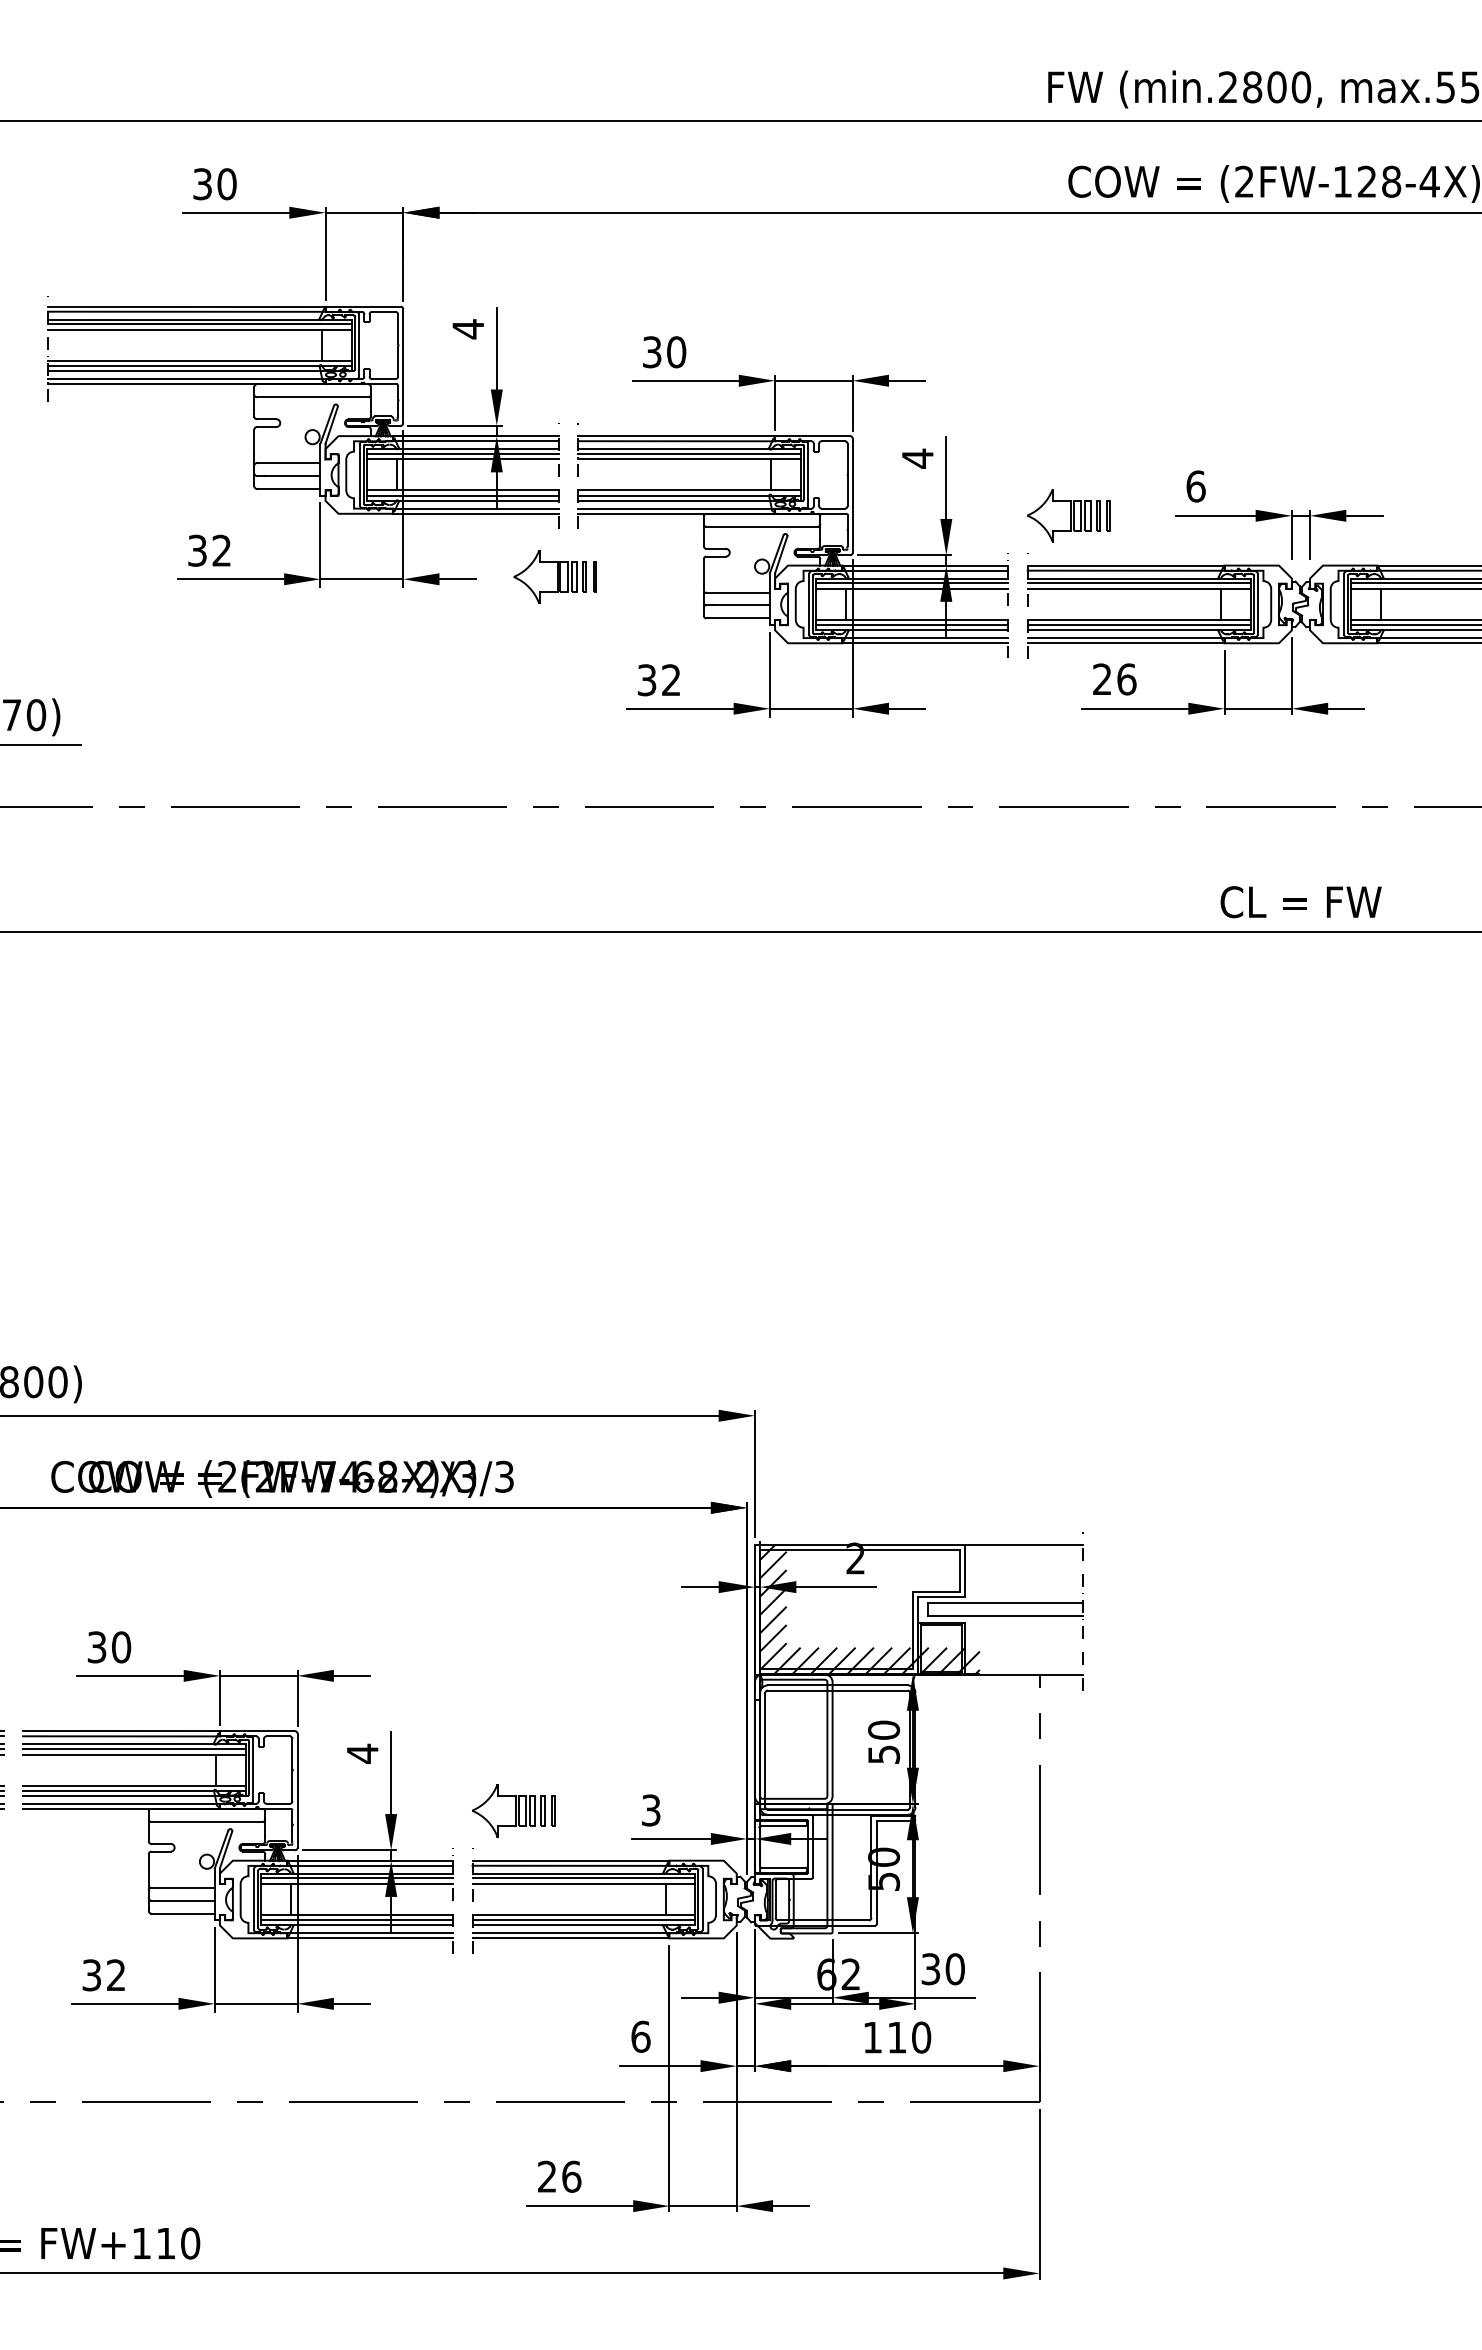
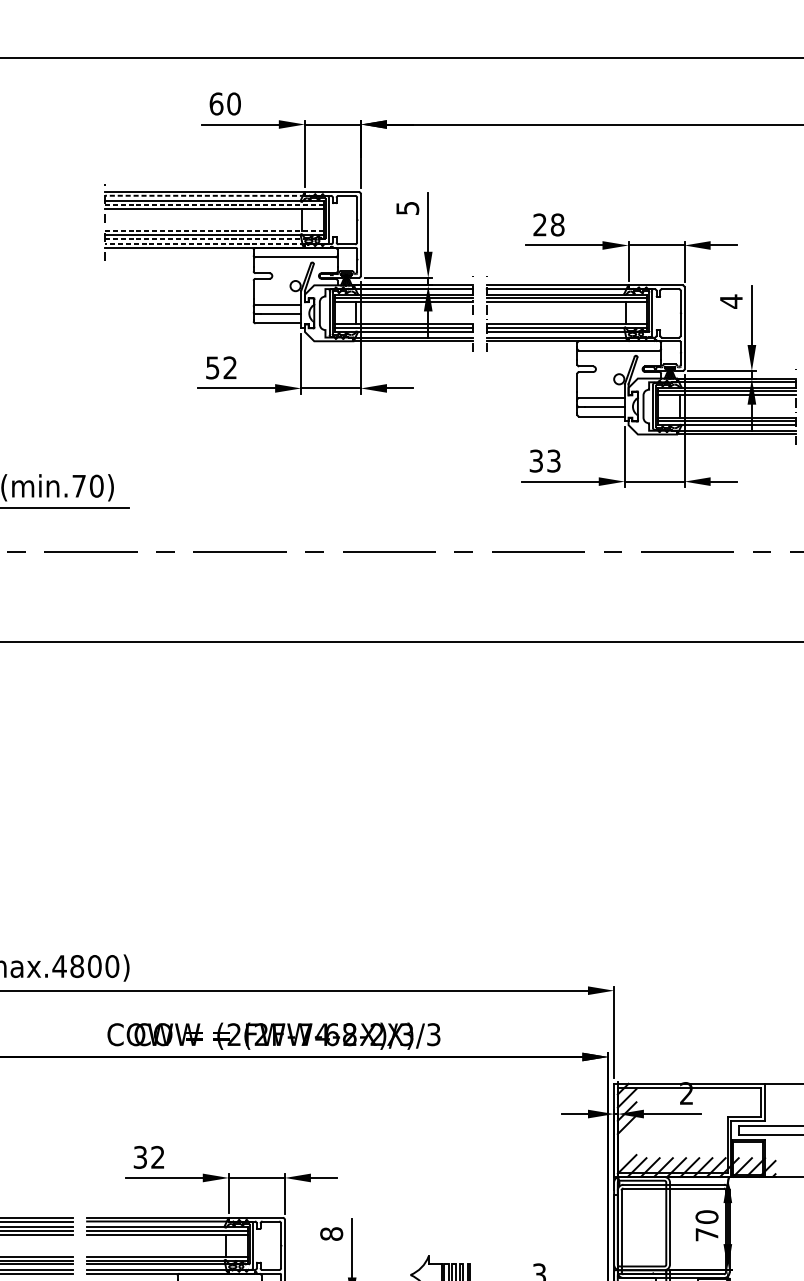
text: (202, 184) -> (216, 104), 30 -> 60
line: (186, 311) -> (204, 195), solid -> dashed
line: (199, 324) -> (214, 204), solid -> dashed
text: (468, 329) -> (407, 208), 4 -> 5
text: (664, 352) -> (548, 225), 30 -> 28
line: (199, 361) -> (214, 231), solid -> dashed
line: (199, 371) -> (214, 238), solid -> dashed
line: (186, 379) -> (204, 244), solid -> dashed
text: (197, 550) -> (212, 367), 32 -> 52
part: (554, 576) -> (469, 386), removed
text: (671, 680) -> (554, 461), 32 -> 33
line: (773, 1620) -> (627, 1138), removed
line: (773, 1638) -> (627, 1151), removed
text: (121, 1647) -> (158, 1157), 30 -> 32
text: (362, 1753) -> (331, 1233), 4 -> 8
text: (884, 1754) -> (707, 1234), 50 -> 70

